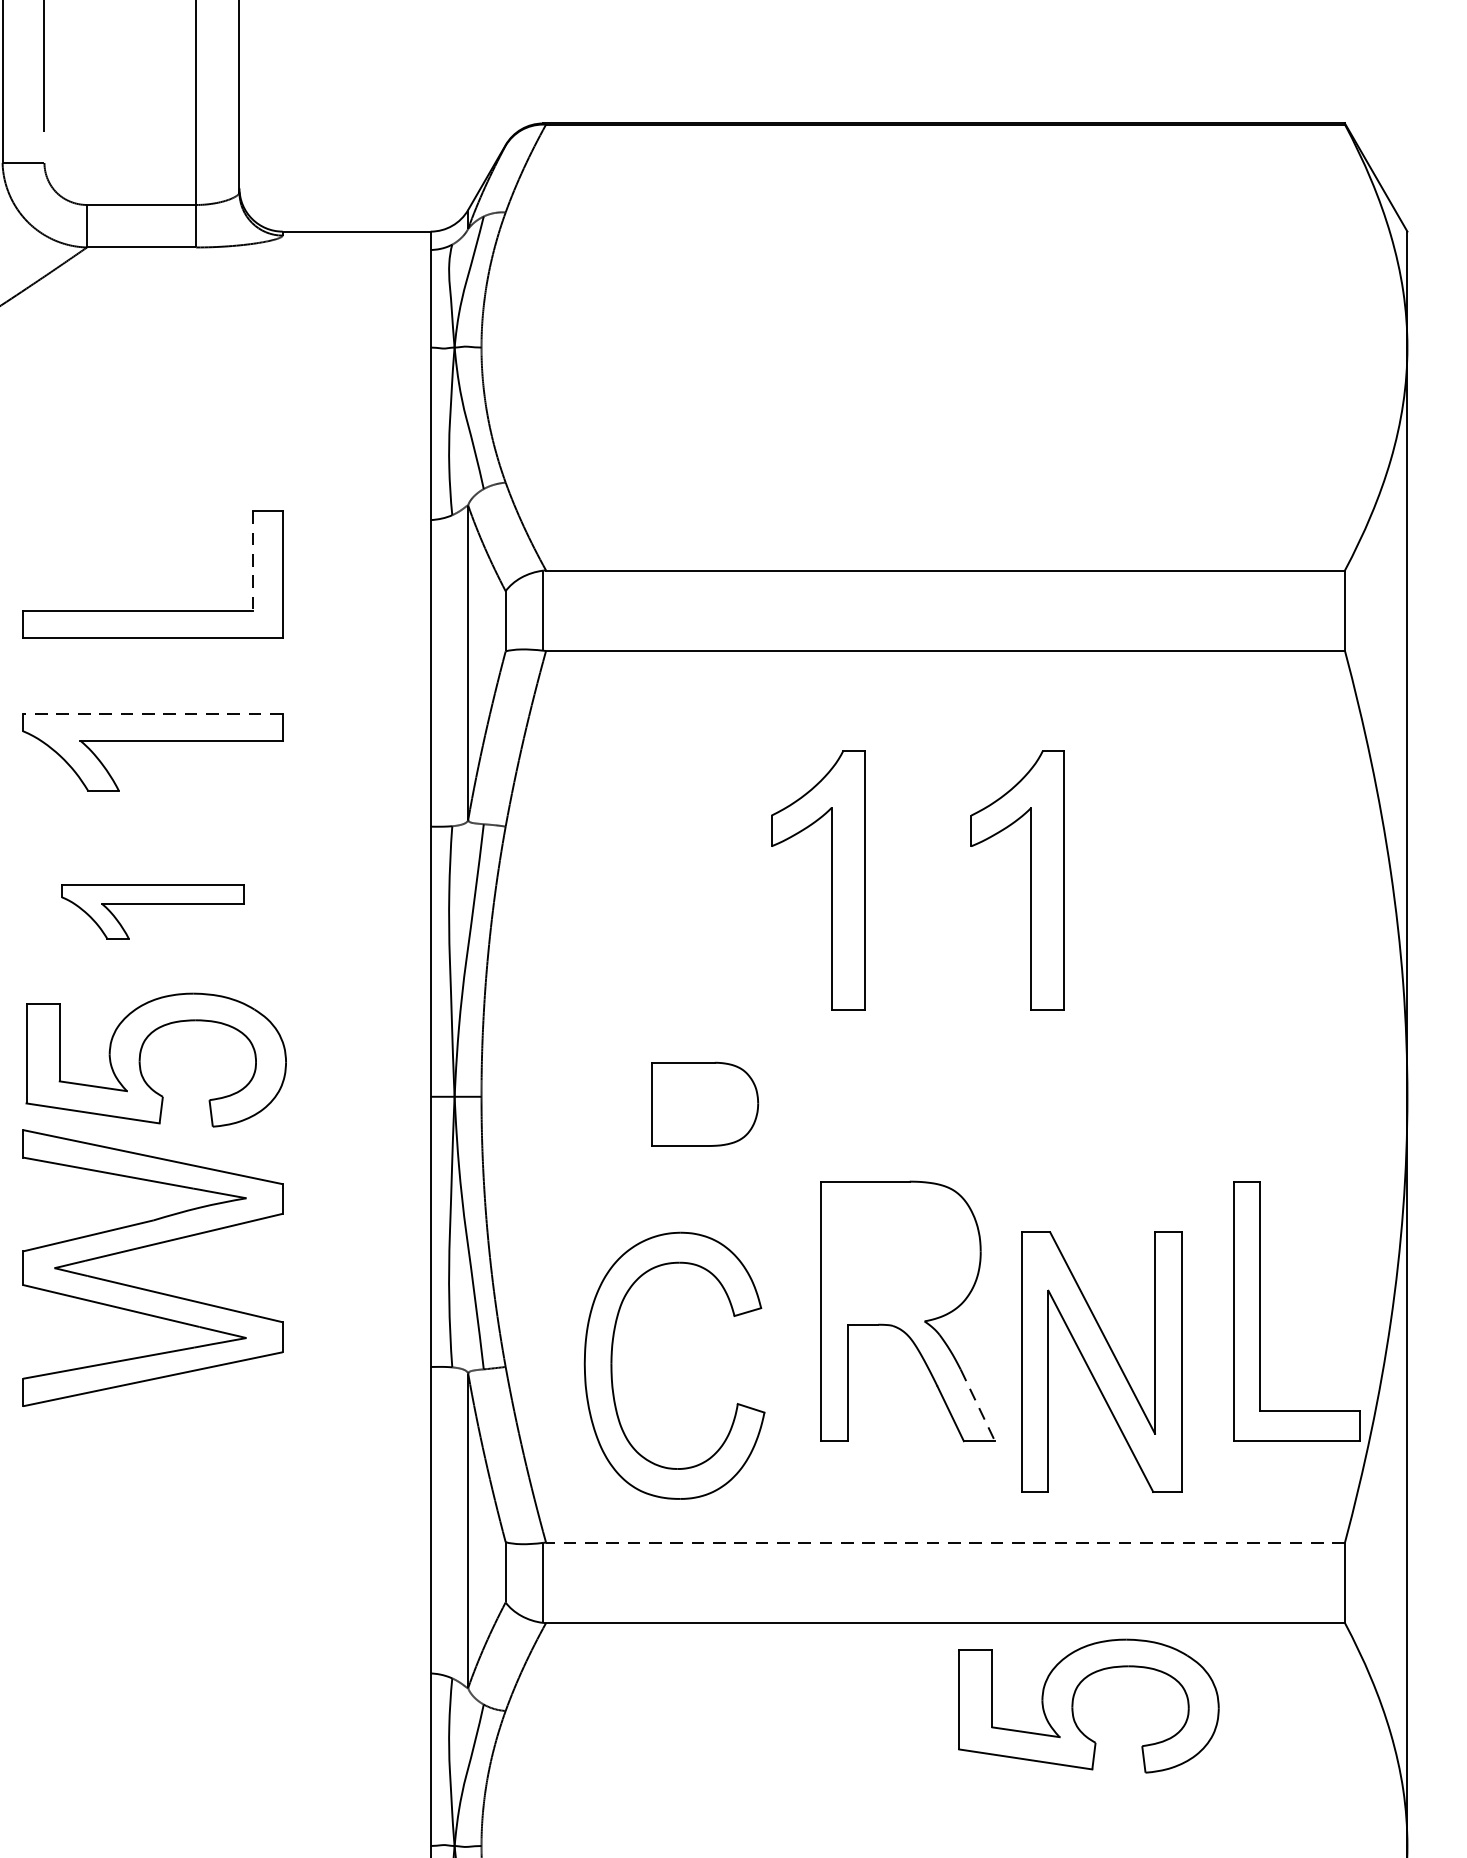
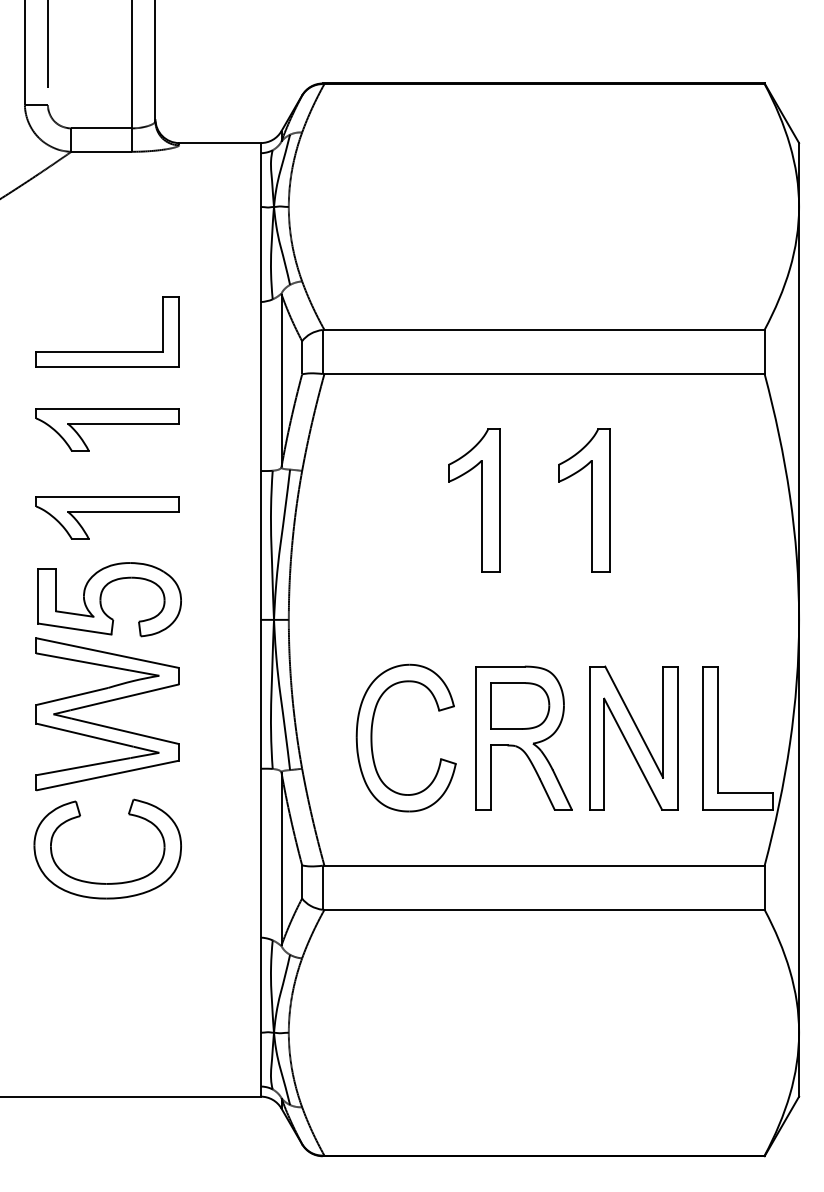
line: (252, 560) -> (162, 324), dashed -> solid
line: (152, 713) -> (107, 408), dashed -> solid
part: (152, 911) -> (107, 517), size x1.43
part: (705, 1103) -> (520, 705), moved
part: (1101, 1361) -> (633, 737), moved
part: (613, 1364) -> (372, 737), moved
line: (978, 1404) -> (562, 789), dashed -> solid
line: (945, 1542) -> (544, 865), dashed -> solid
part: (143, 1573) -> (102, 882), added
part: (1074, 1705) -> (615, 955), removed

